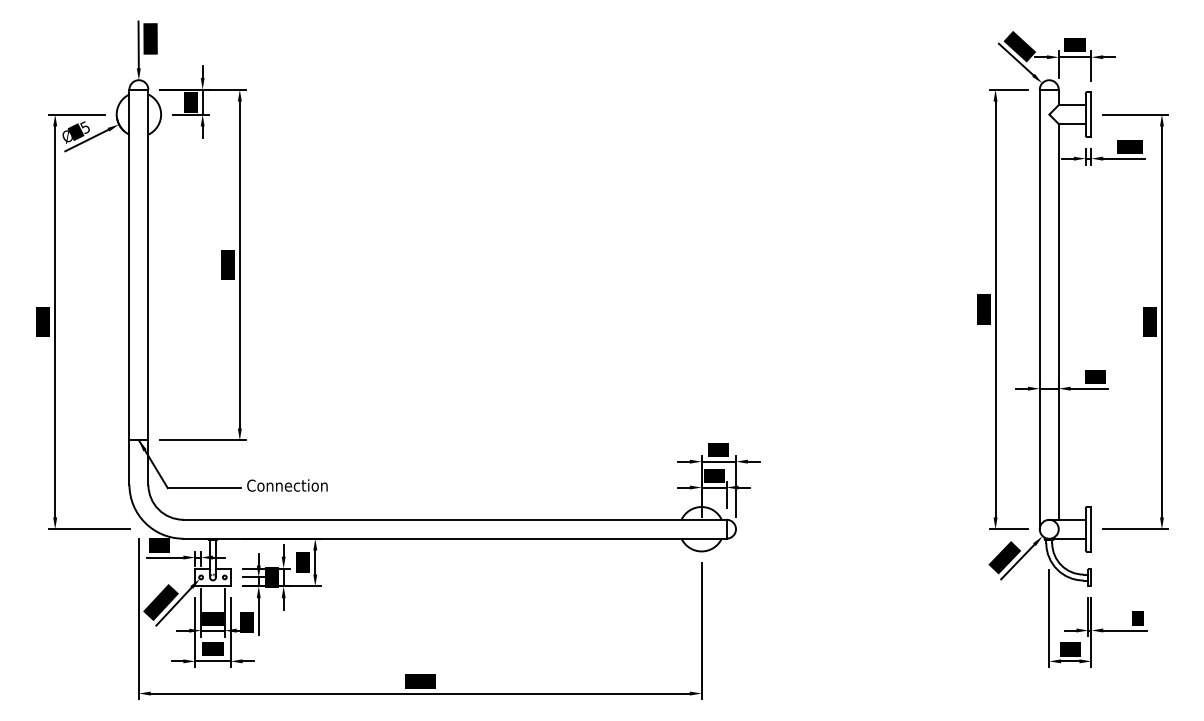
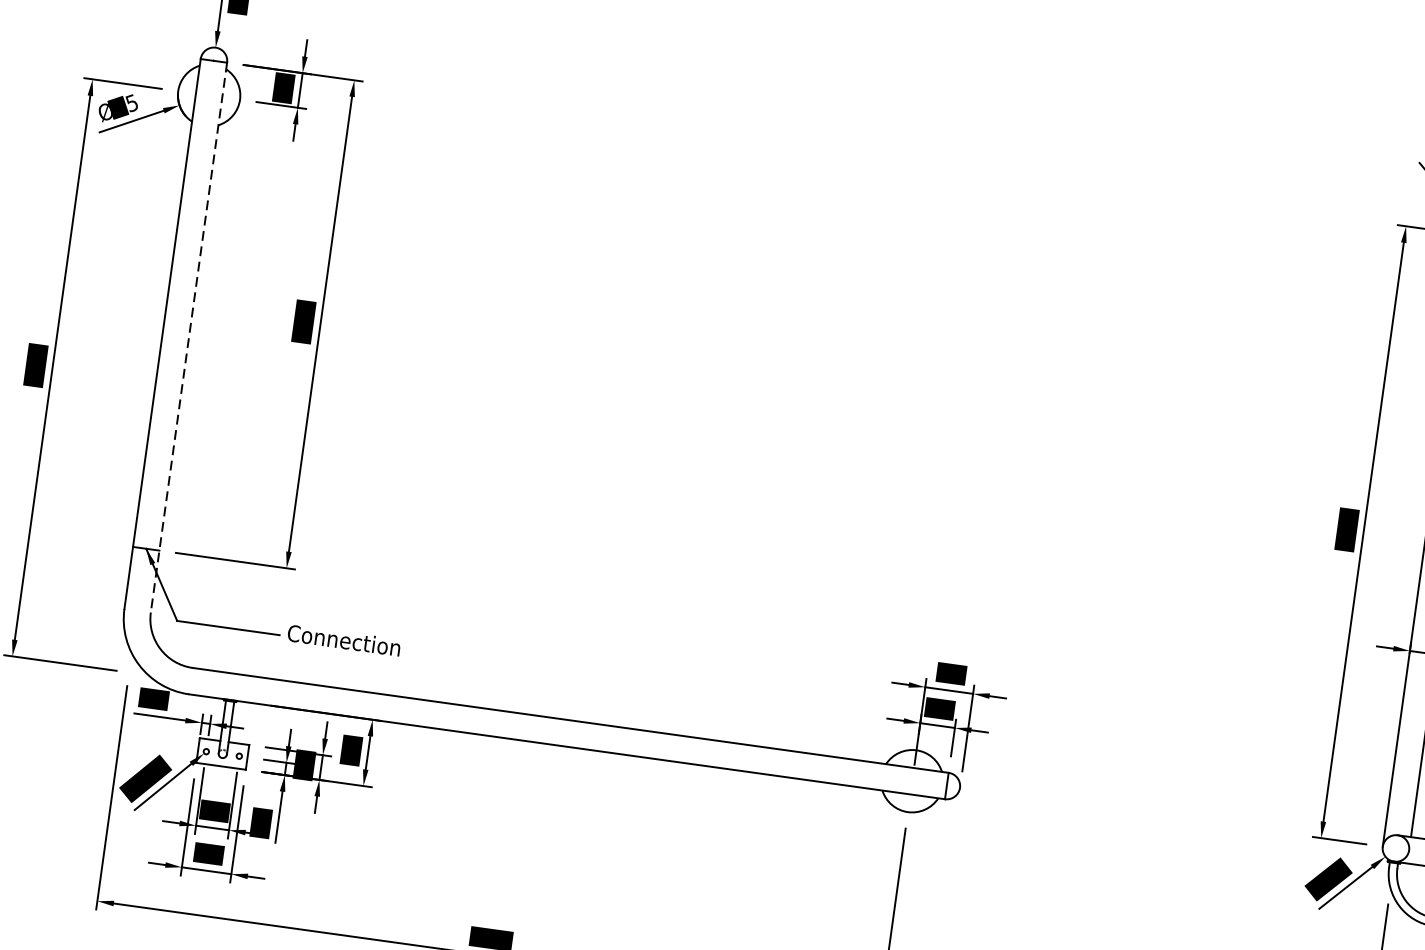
line: (148, 287) -> (189, 337), solid -> dashed

